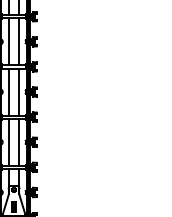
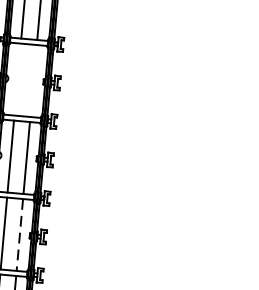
line: (8, 41) -> (17, 79), removed
line: (19, 41) -> (33, 80), removed
line: (19, 142) -> (20, 235), solid -> dashed

